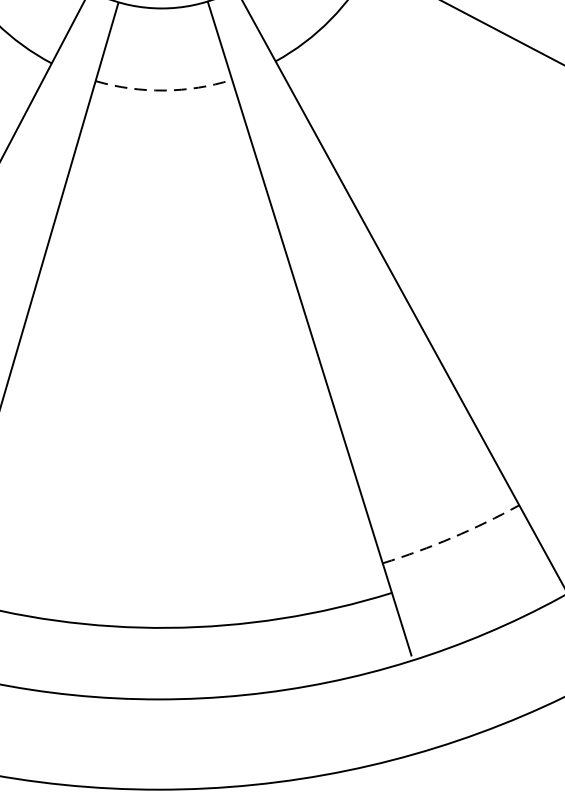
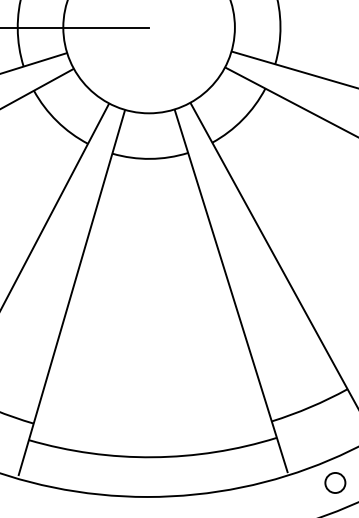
arc: (164, 89) -> (150, 158), dashed -> solid
arc: (452, 538) -> (310, 407), dashed -> solid
circle: (497, 673) -> (335, 482), added

